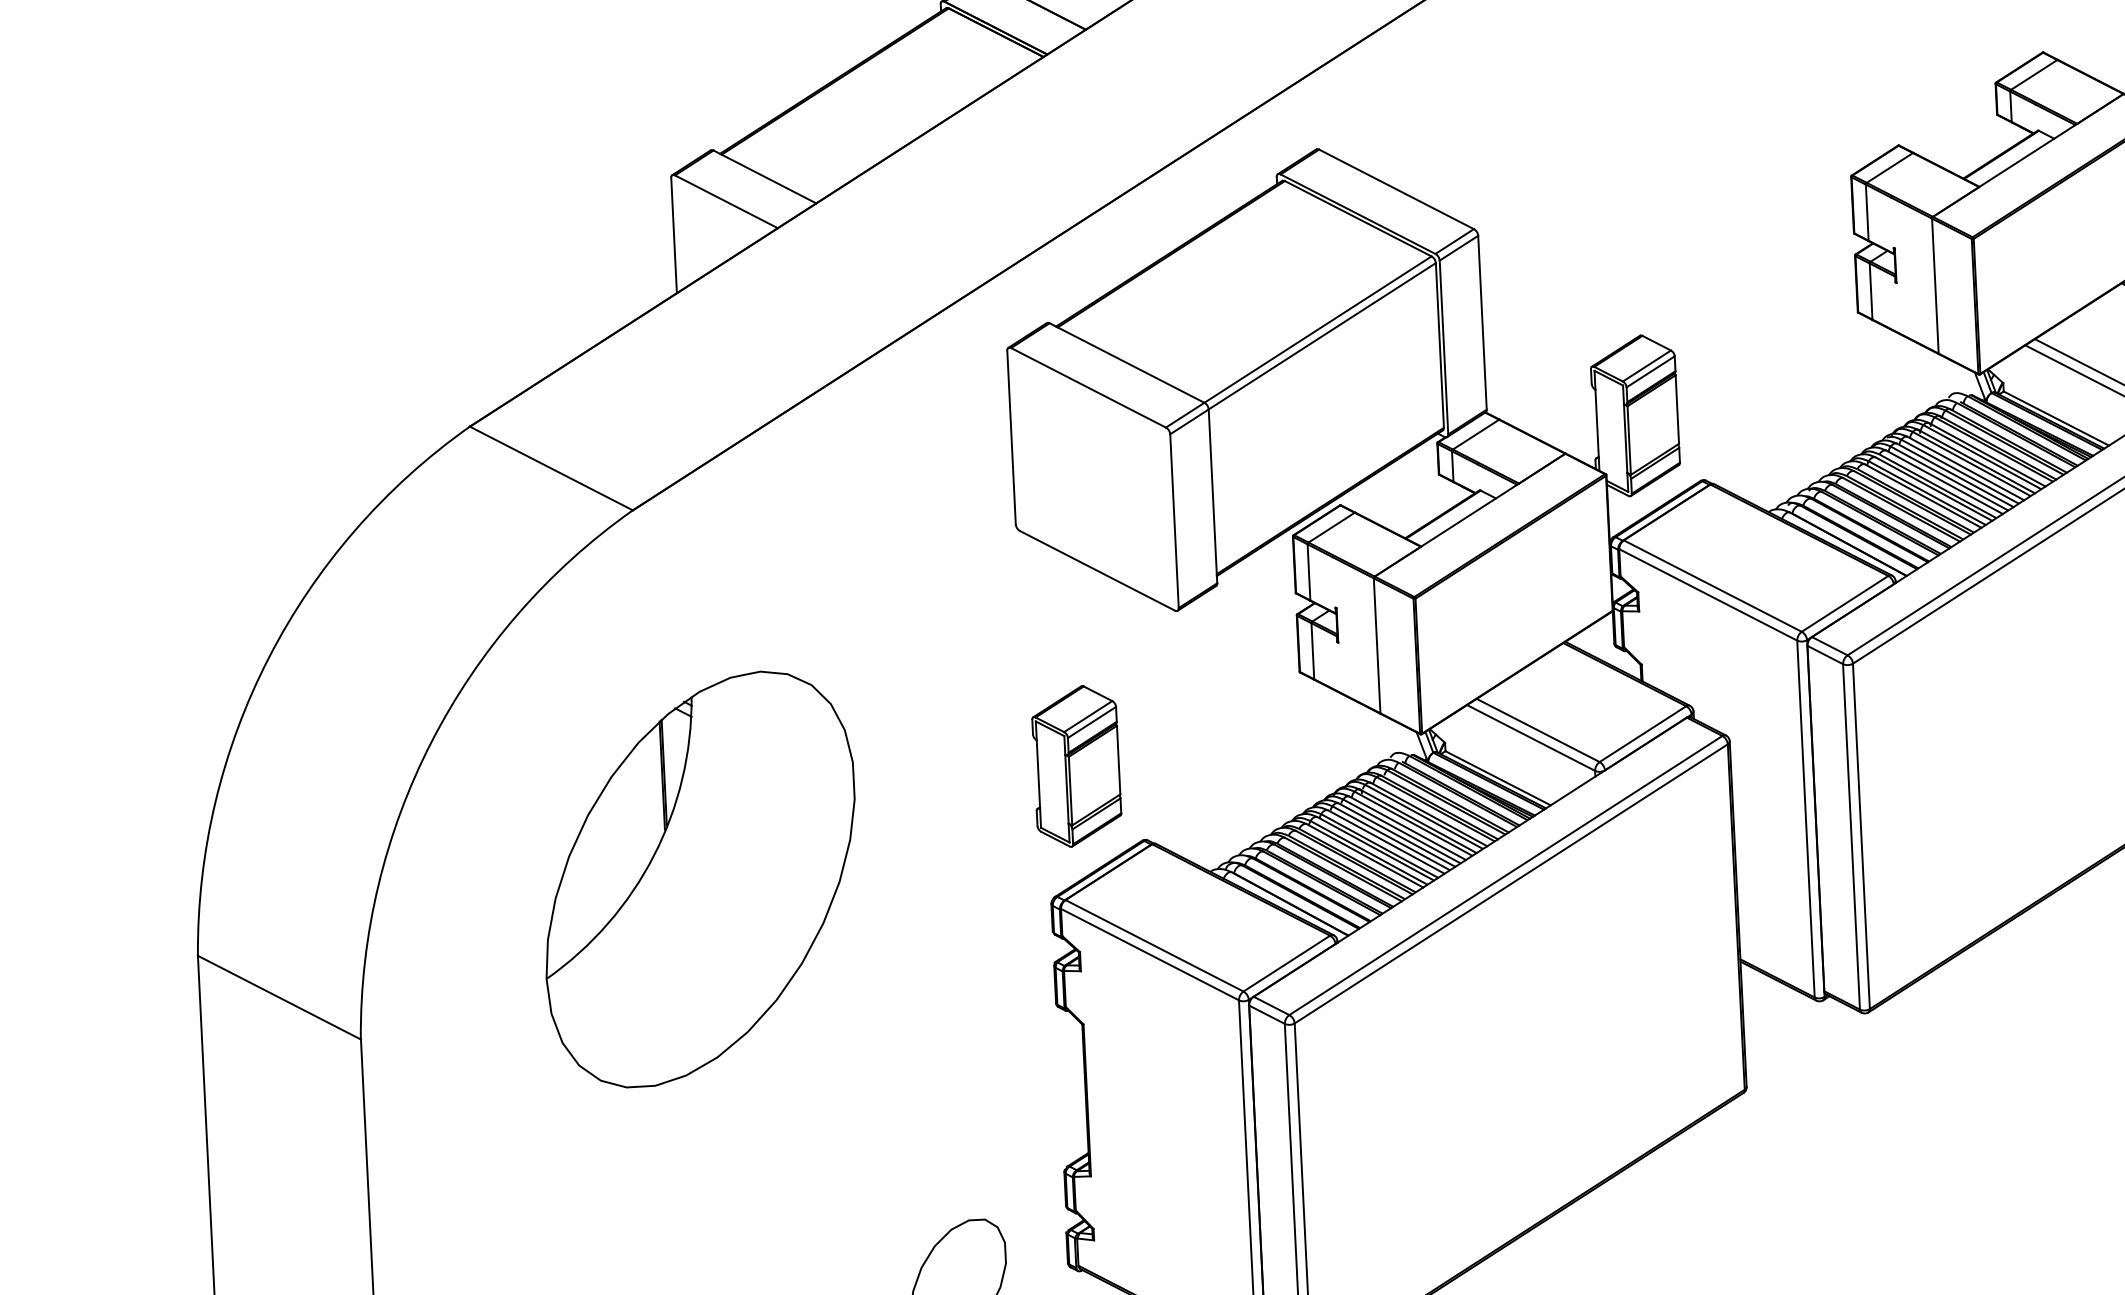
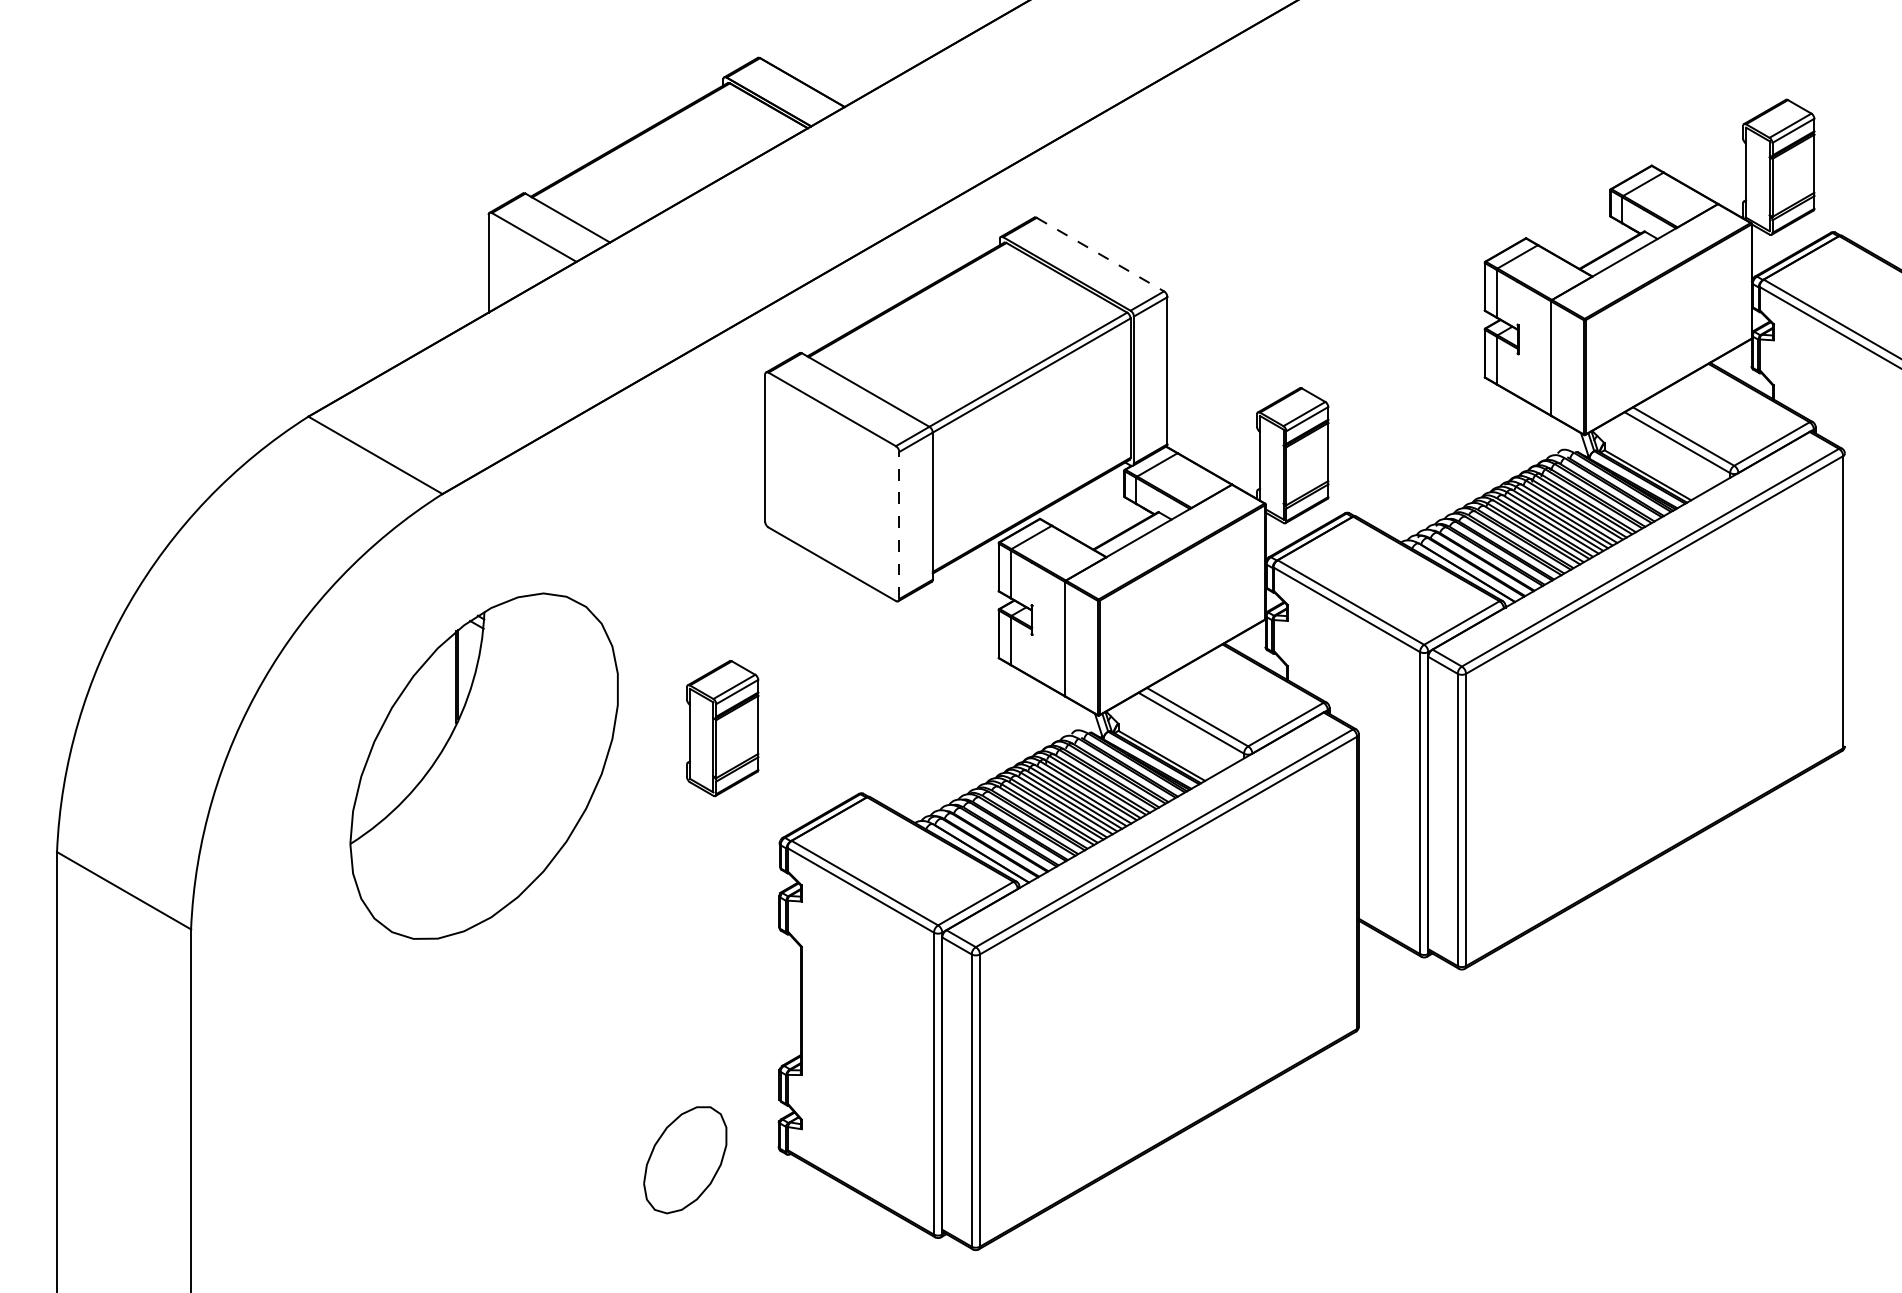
line: (1396, 189) -> (1100, 254), solid -> dashed
line: (1174, 521) -> (899, 525), solid -> dashed
part: (1076, 766) -> (722, 728), moved
part: (699, 878) -> (483, 765), moved

